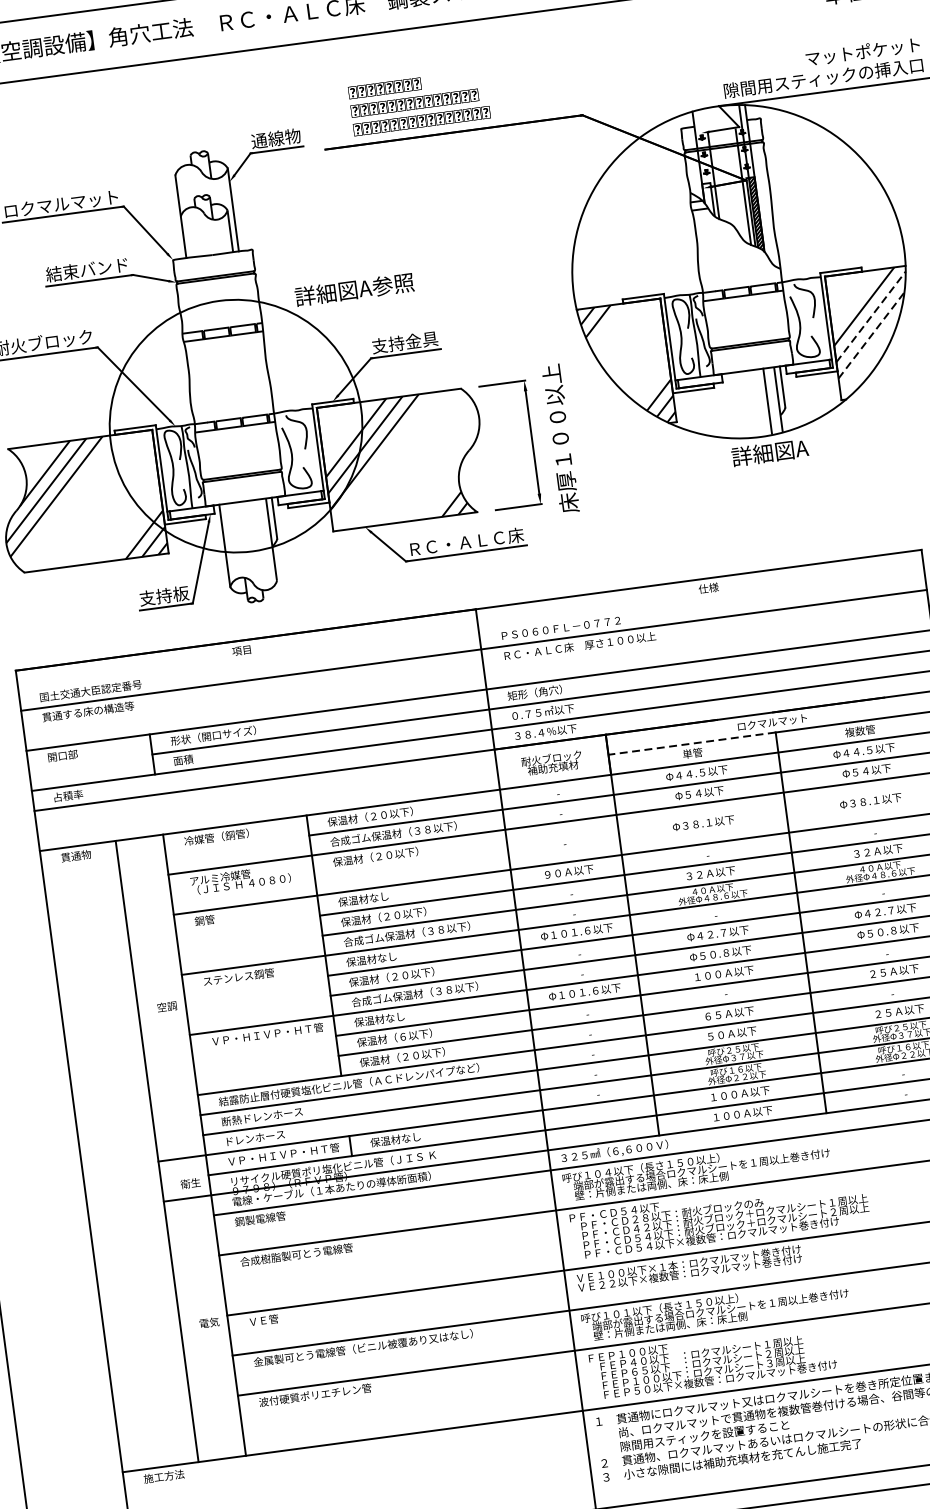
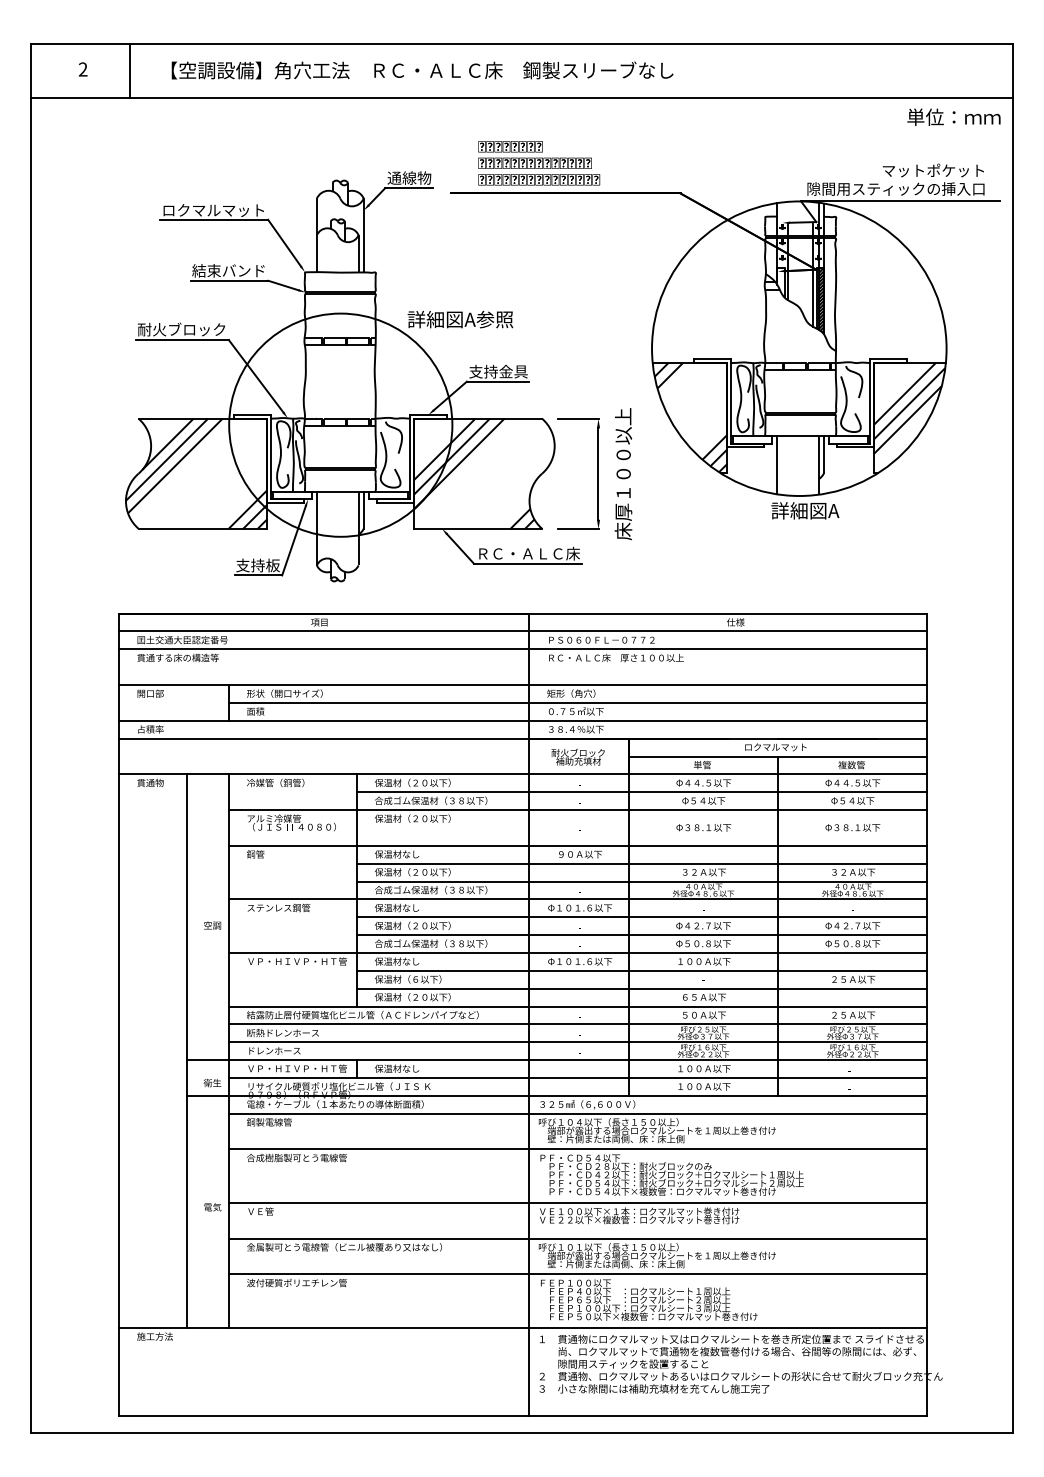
line: (871, 316) -> (910, 403), dashed -> solid
line: (871, 336) -> (907, 420), dashed -> solid
line: (767, 401) -> (777, 465), moved
line: (470, 630) -> (522, 631), added
line: (692, 743) -> (703, 756), dashed -> solid

